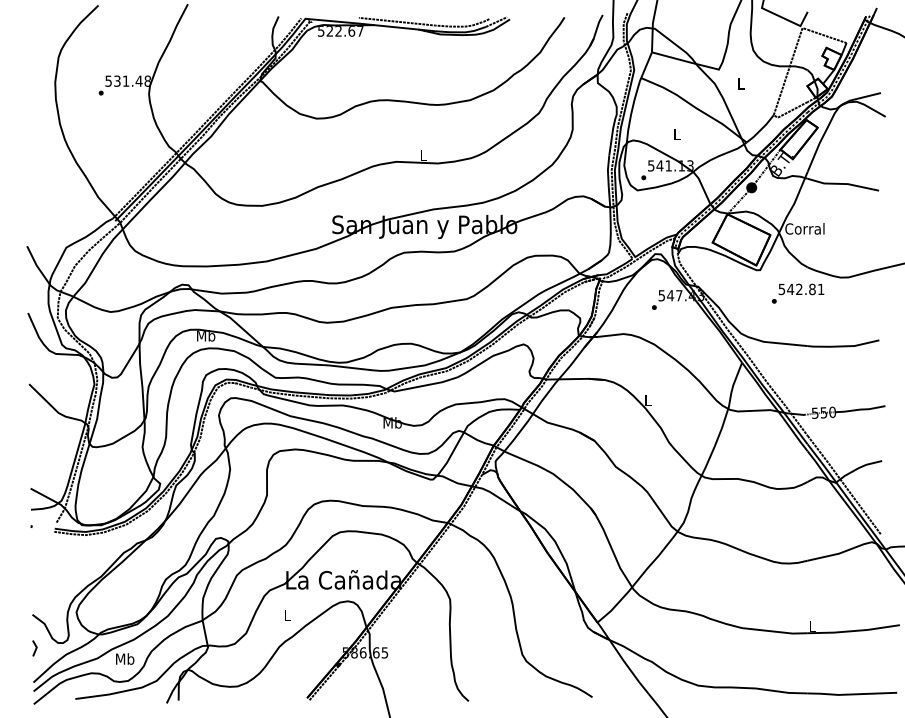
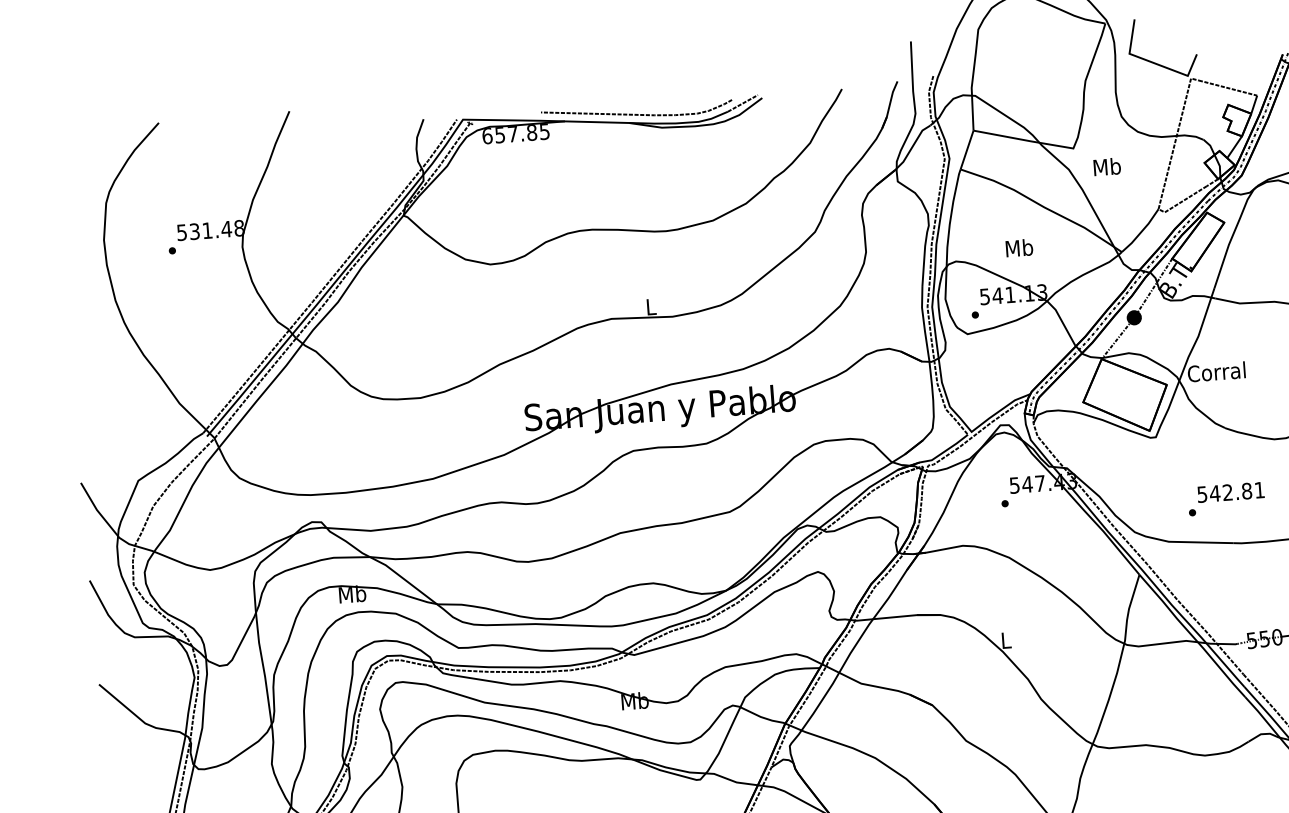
text: (340, 31) -> (515, 134), 522.67 -> 657.85
text: (740, 83) -> (1106, 166), L -> Mb
text: (677, 134) -> (1019, 247), L -> Mb
text: (798, 293) -> (1227, 498), moved

